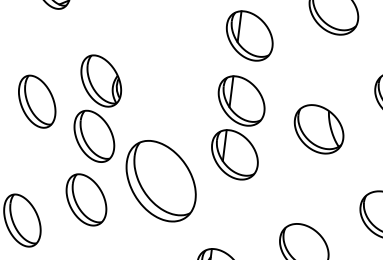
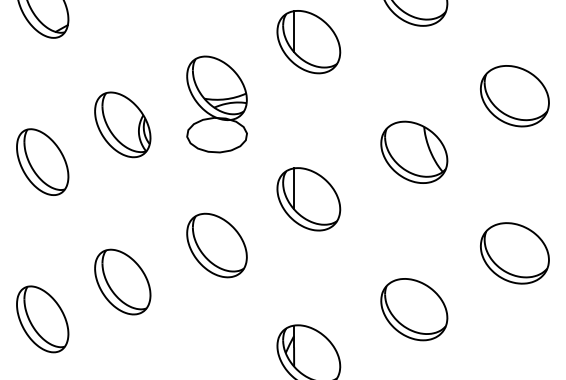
part: (174, 74) -> (216, 104), added
part: (241, 101) -> (308, 128), removed
part: (94, 135) -> (122, 197), removed
part: (160, 181) -> (216, 245), size x0.62

